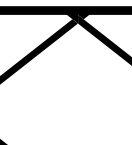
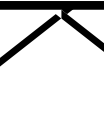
fill: (69, 16) -> (52, 11), removed

